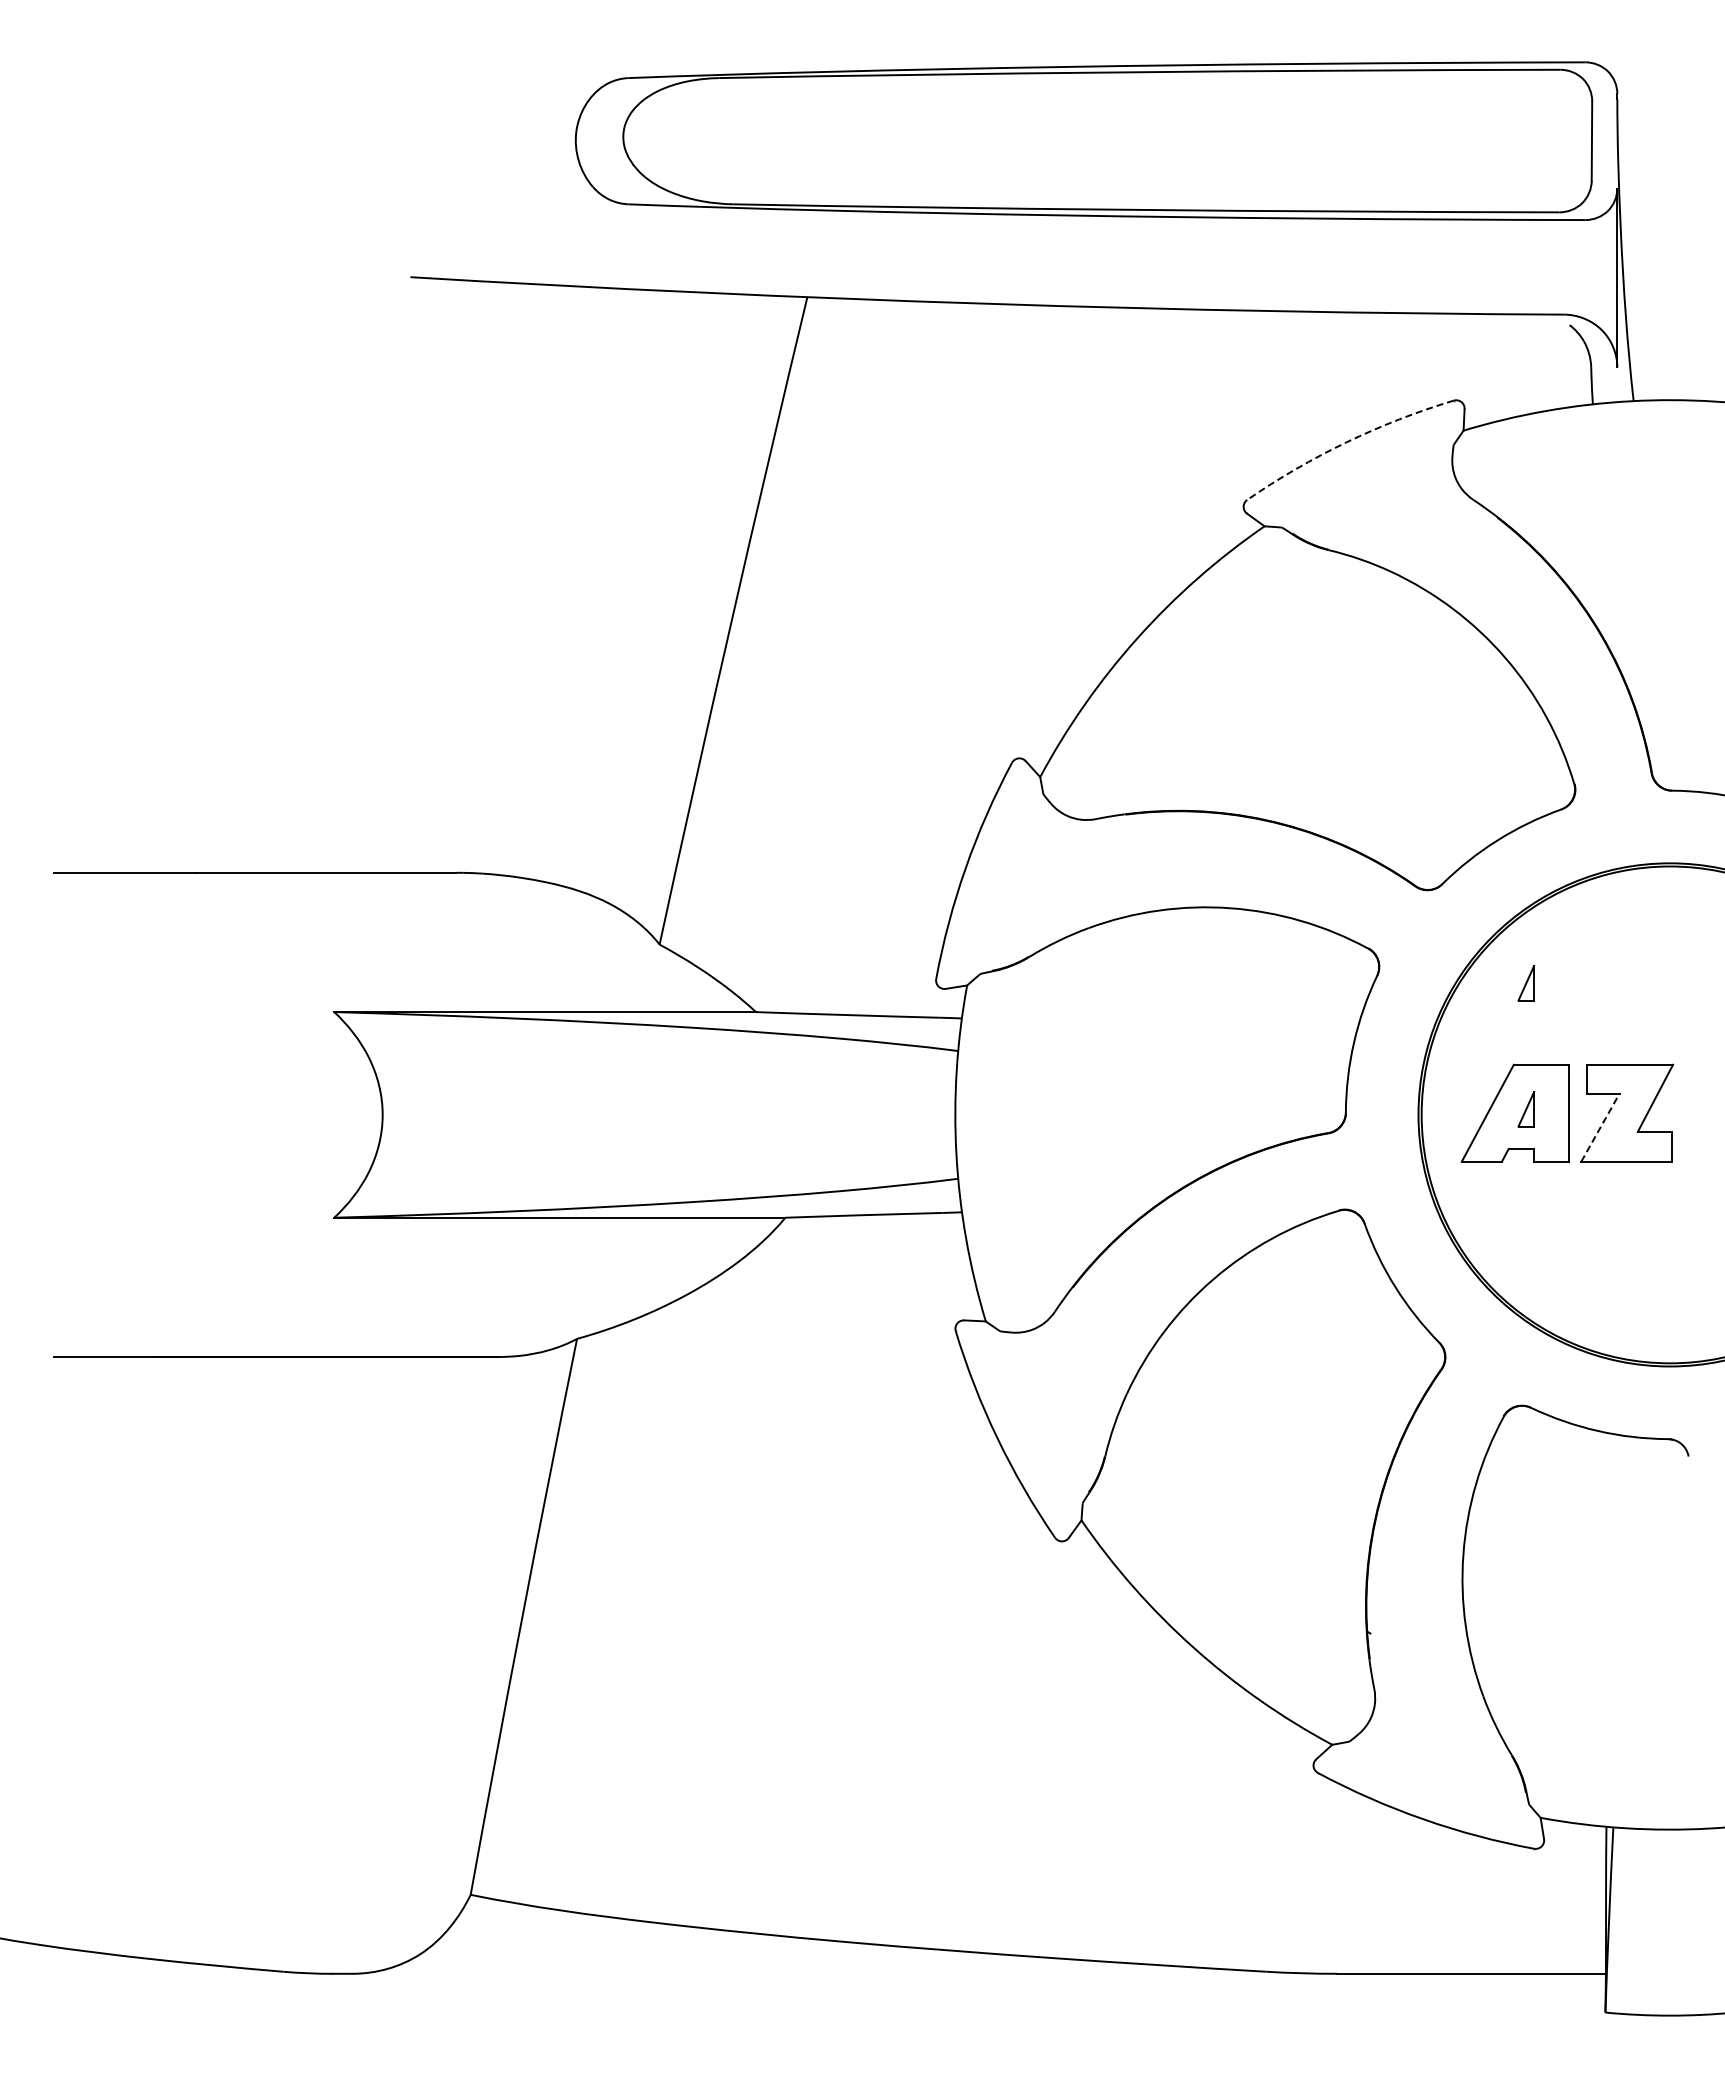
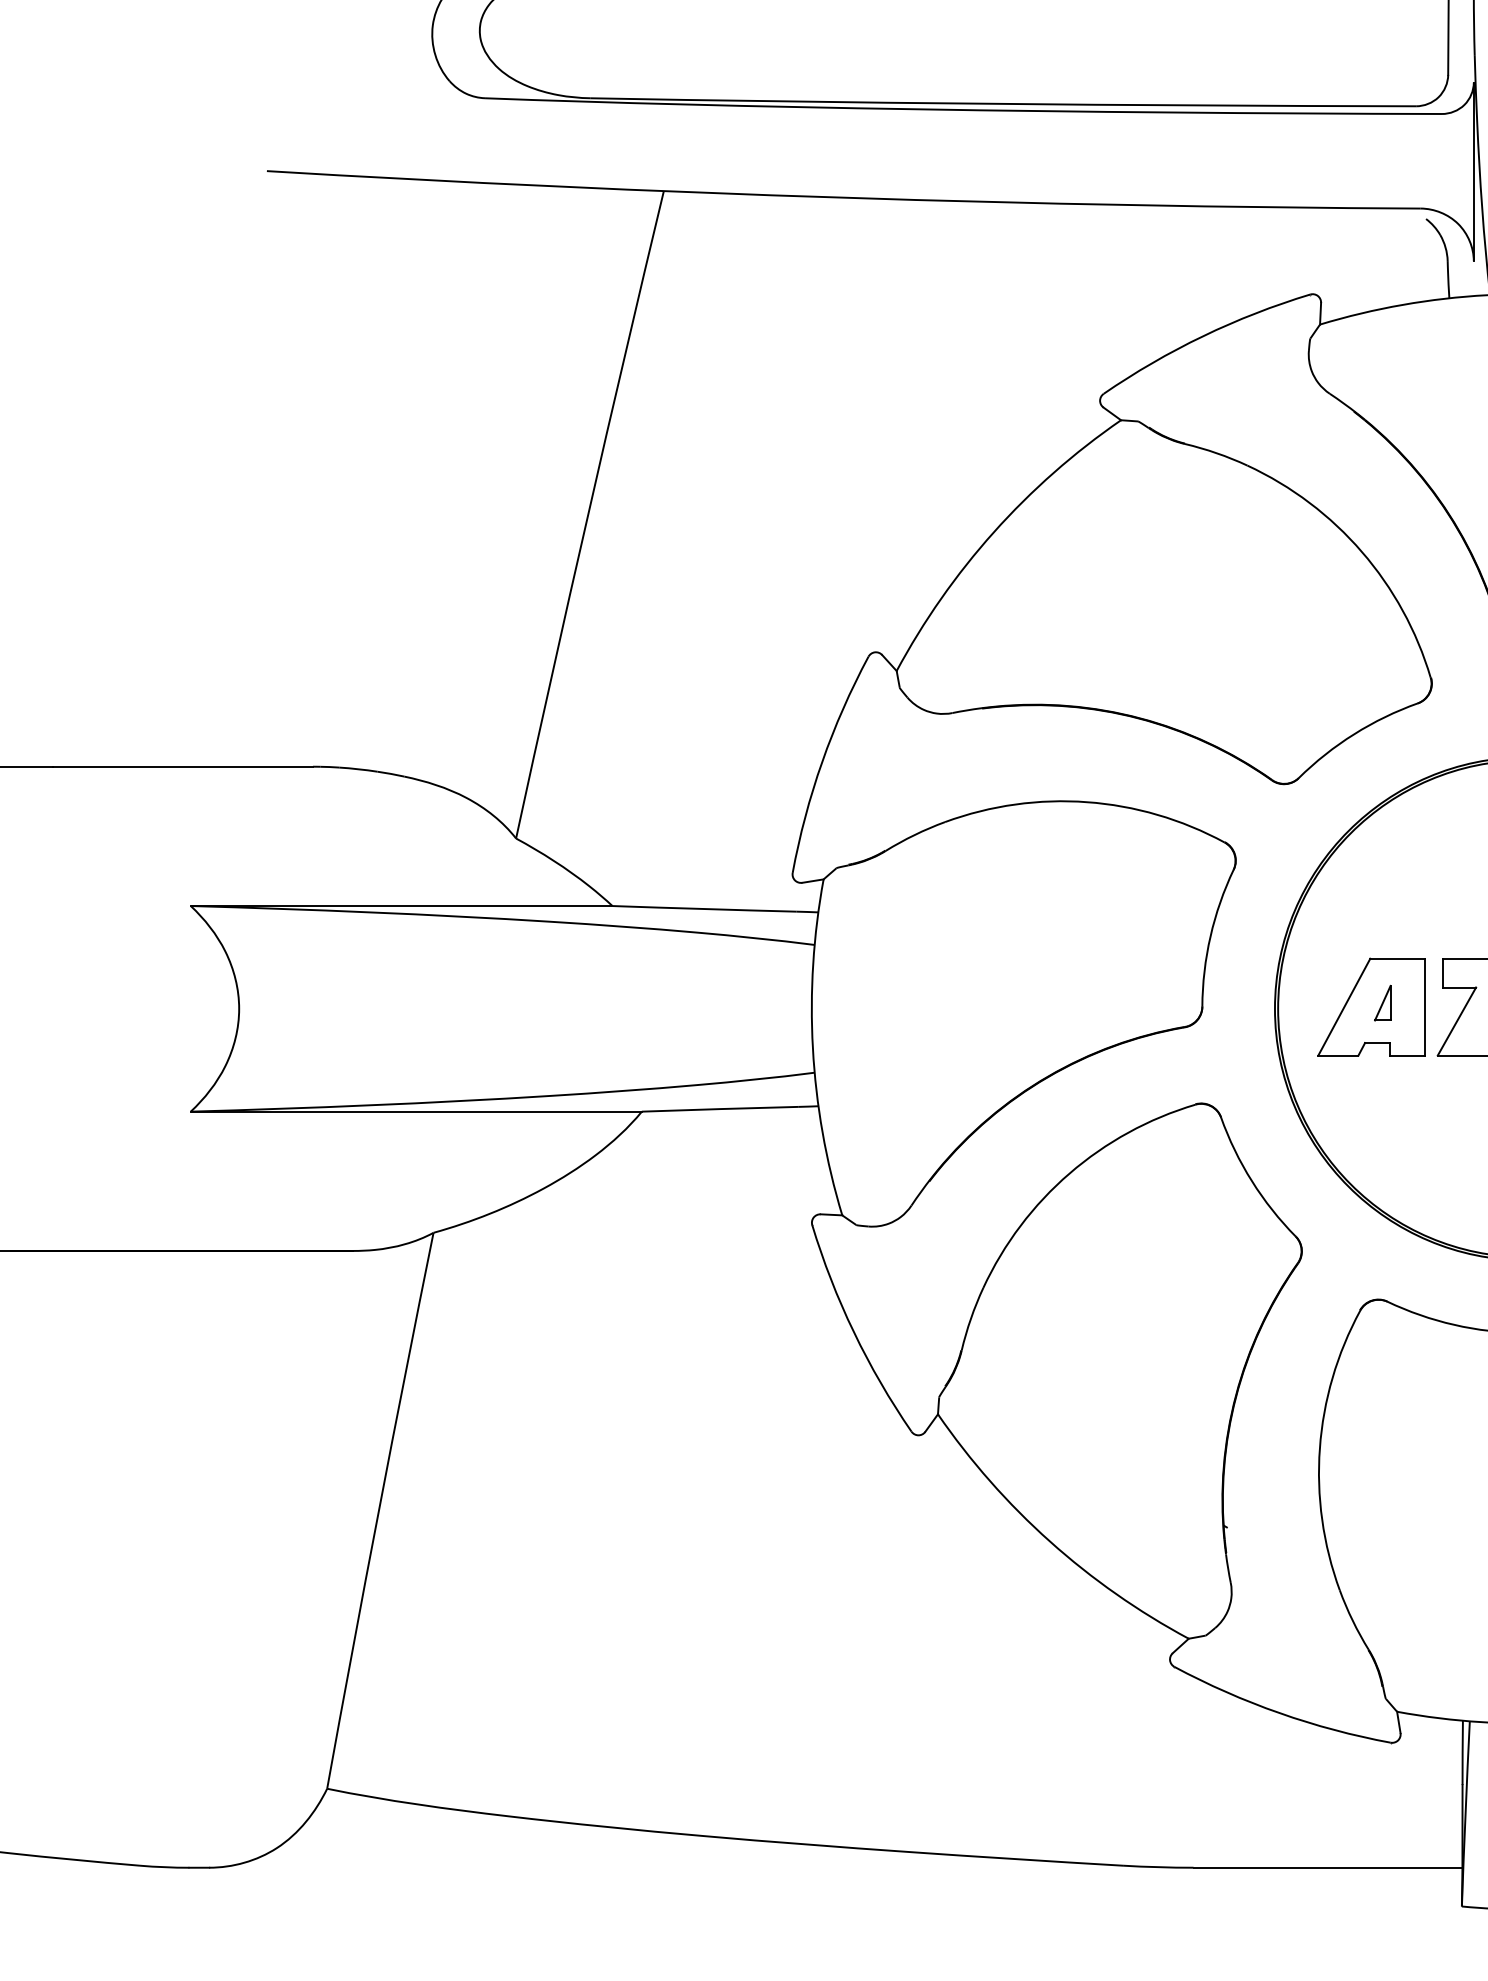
arc: (1346, 442) -> (1202, 336), dashed -> solid
part: (1526, 983) -> (1382, 877), removed
line: (1600, 1127) -> (1456, 1021), dashed -> solid

